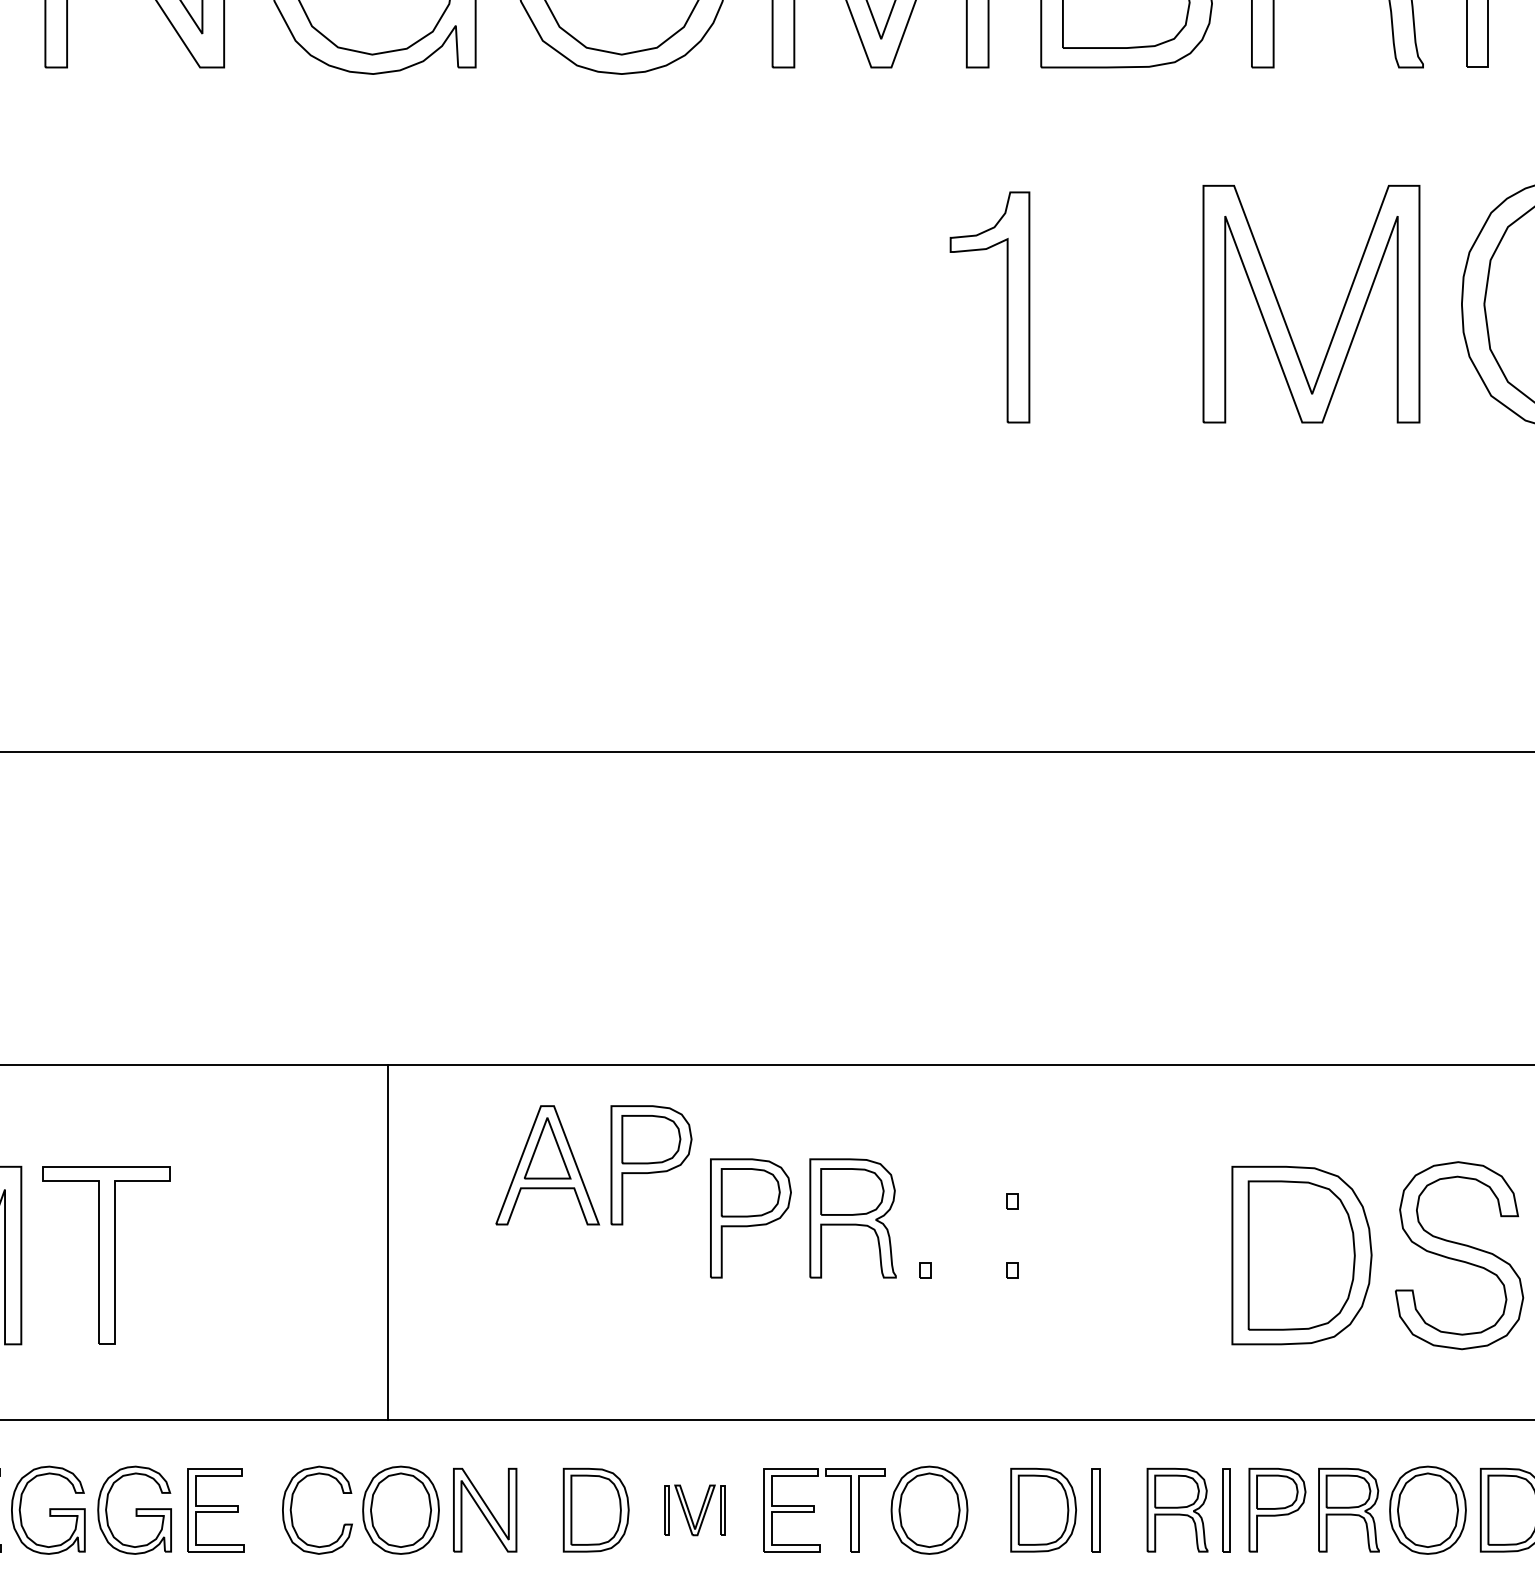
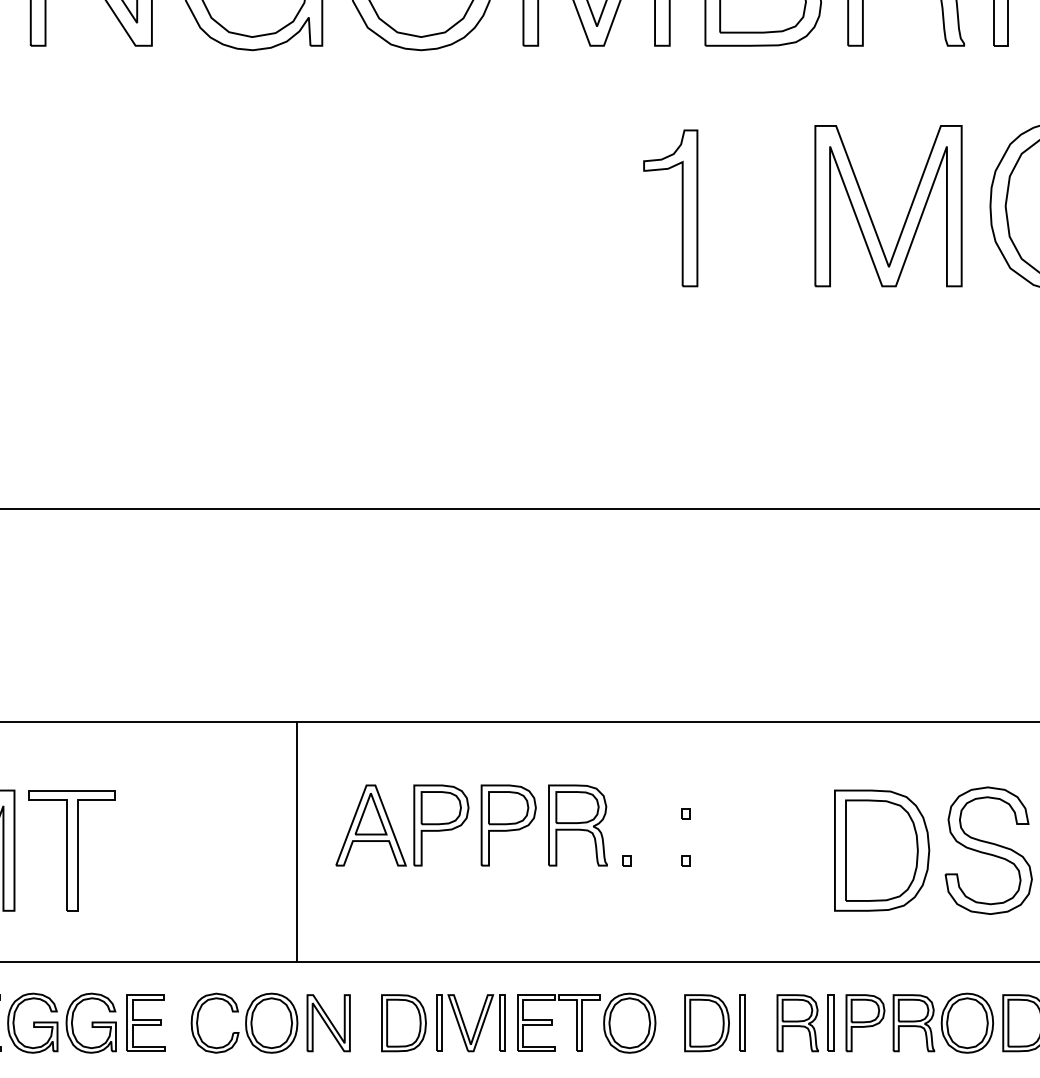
part: (580, 1171) -> (393, 829), moved
line: (387, 1242) -> (296, 841), moved
part: (694, 1510) -> (470, 1023), size x1.67

